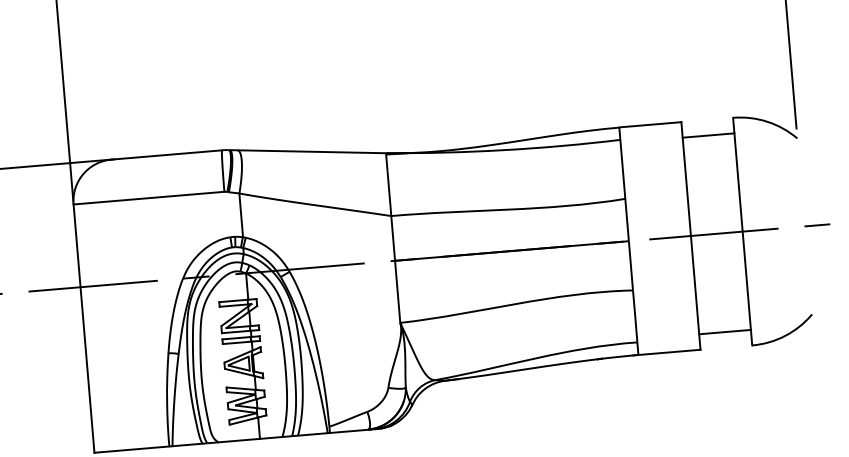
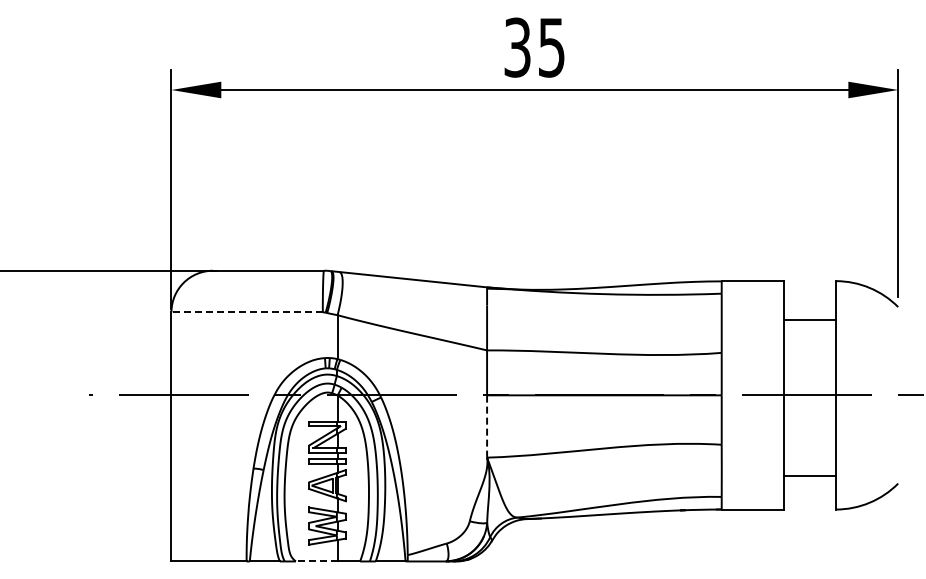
line: (708, 135) -> (809, 319), moved
line: (149, 198) -> (247, 312), solid -> dashed
line: (398, 291) -> (487, 426), solid -> dashed
line: (724, 331) -> (809, 475), moved
line: (238, 440) -> (316, 561), solid -> dashed

